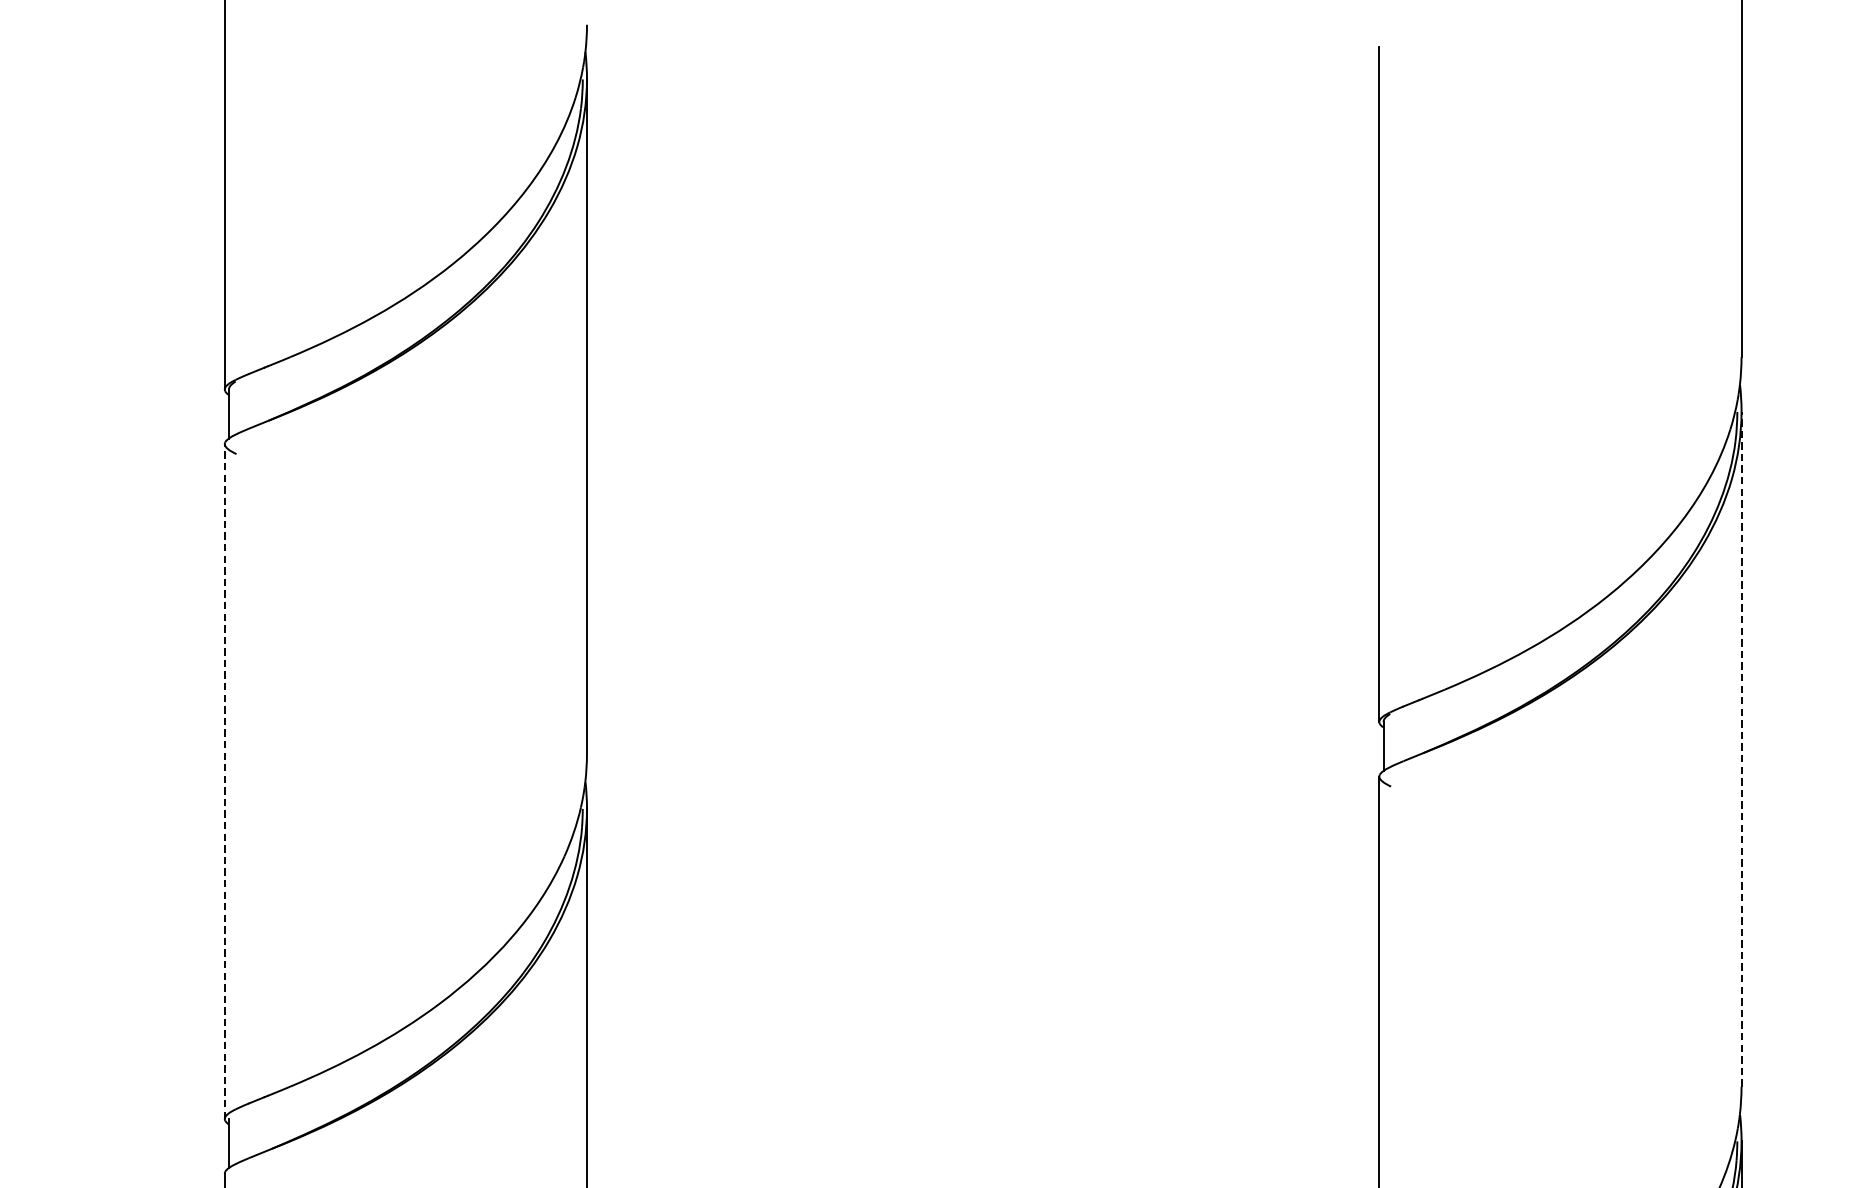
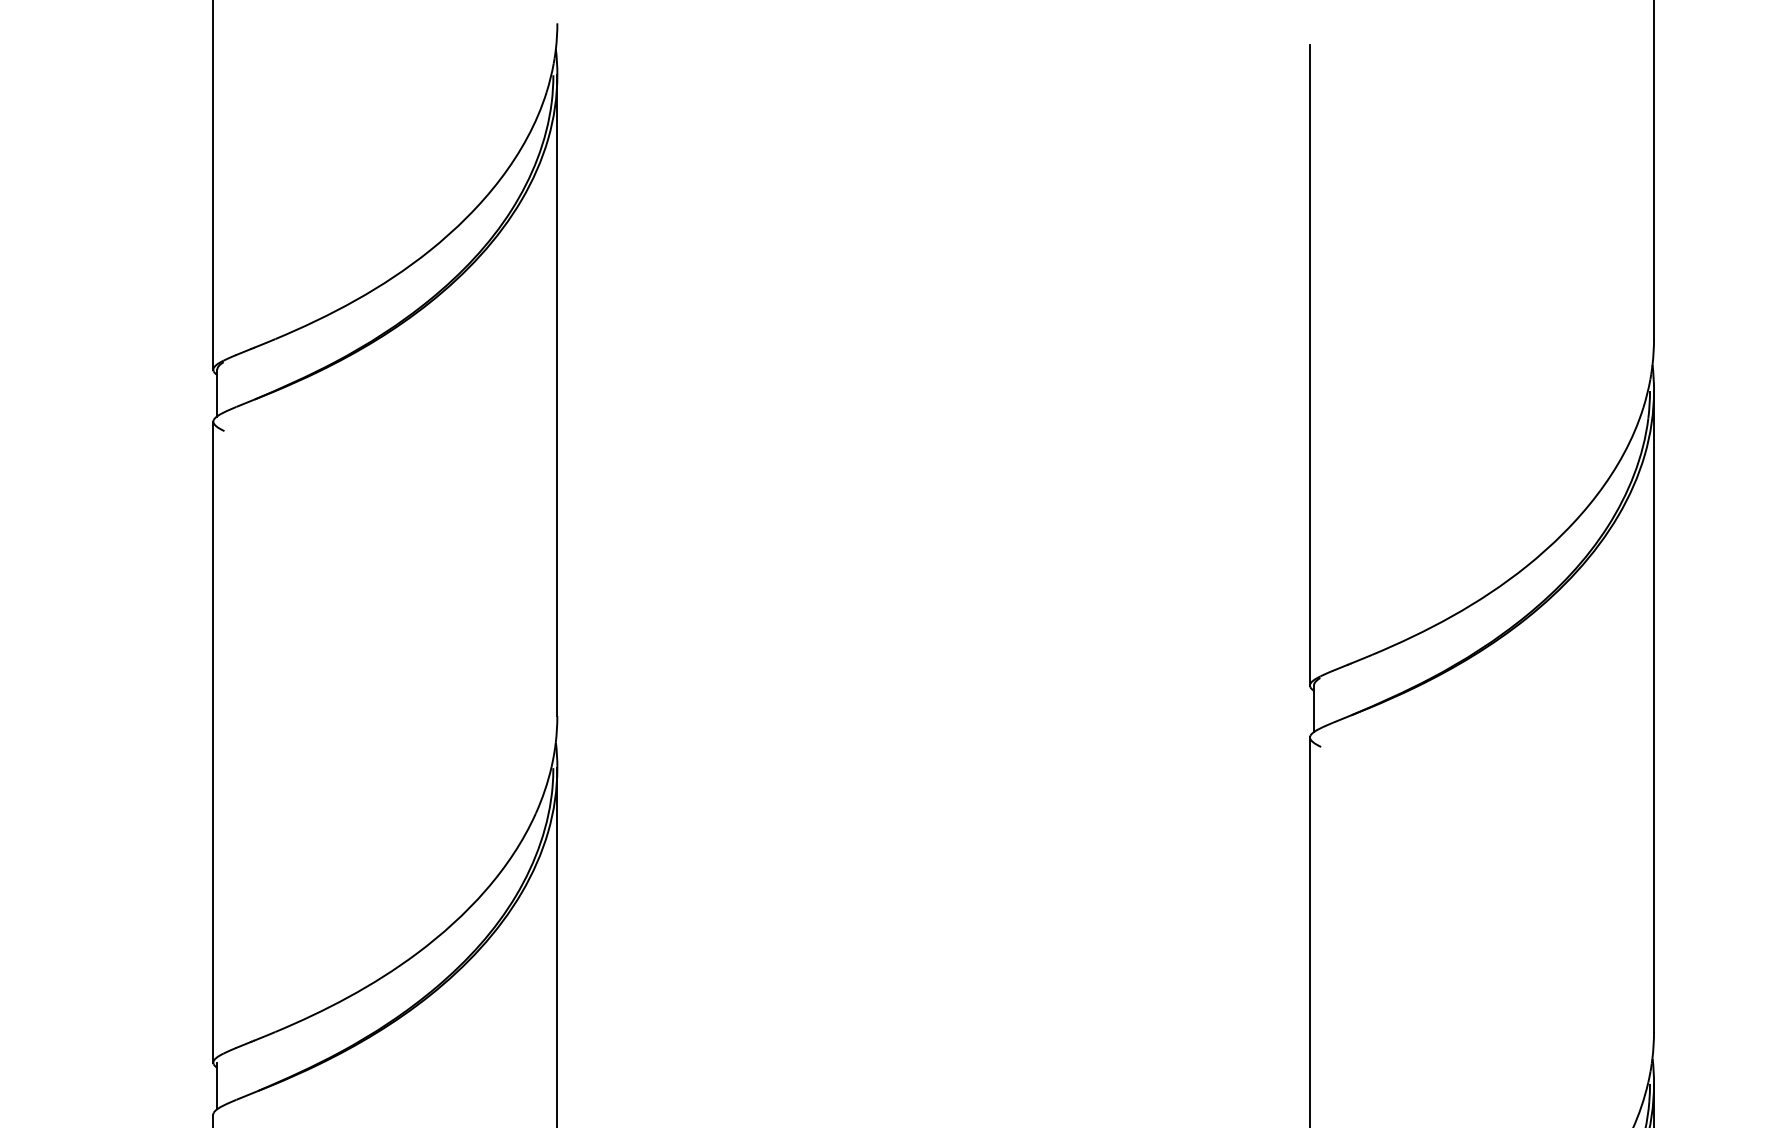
line: (1742, 749) -> (1654, 711), dashed -> solid
line: (224, 780) -> (213, 741), dashed -> solid

